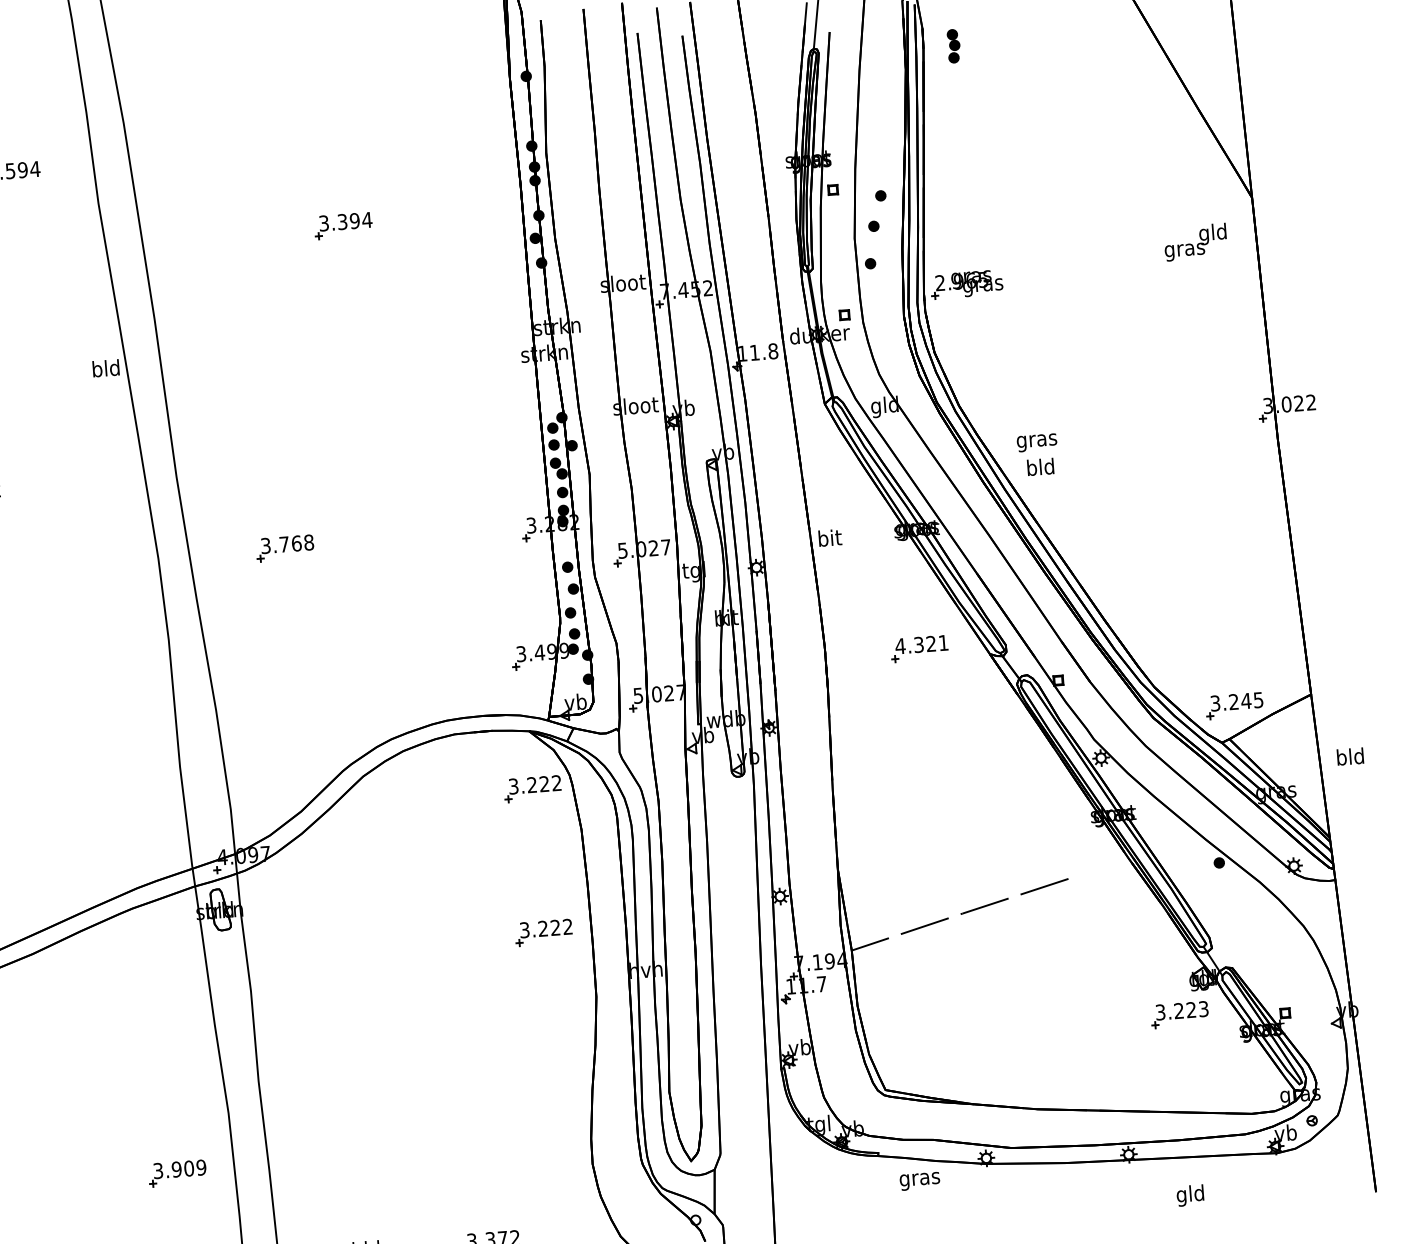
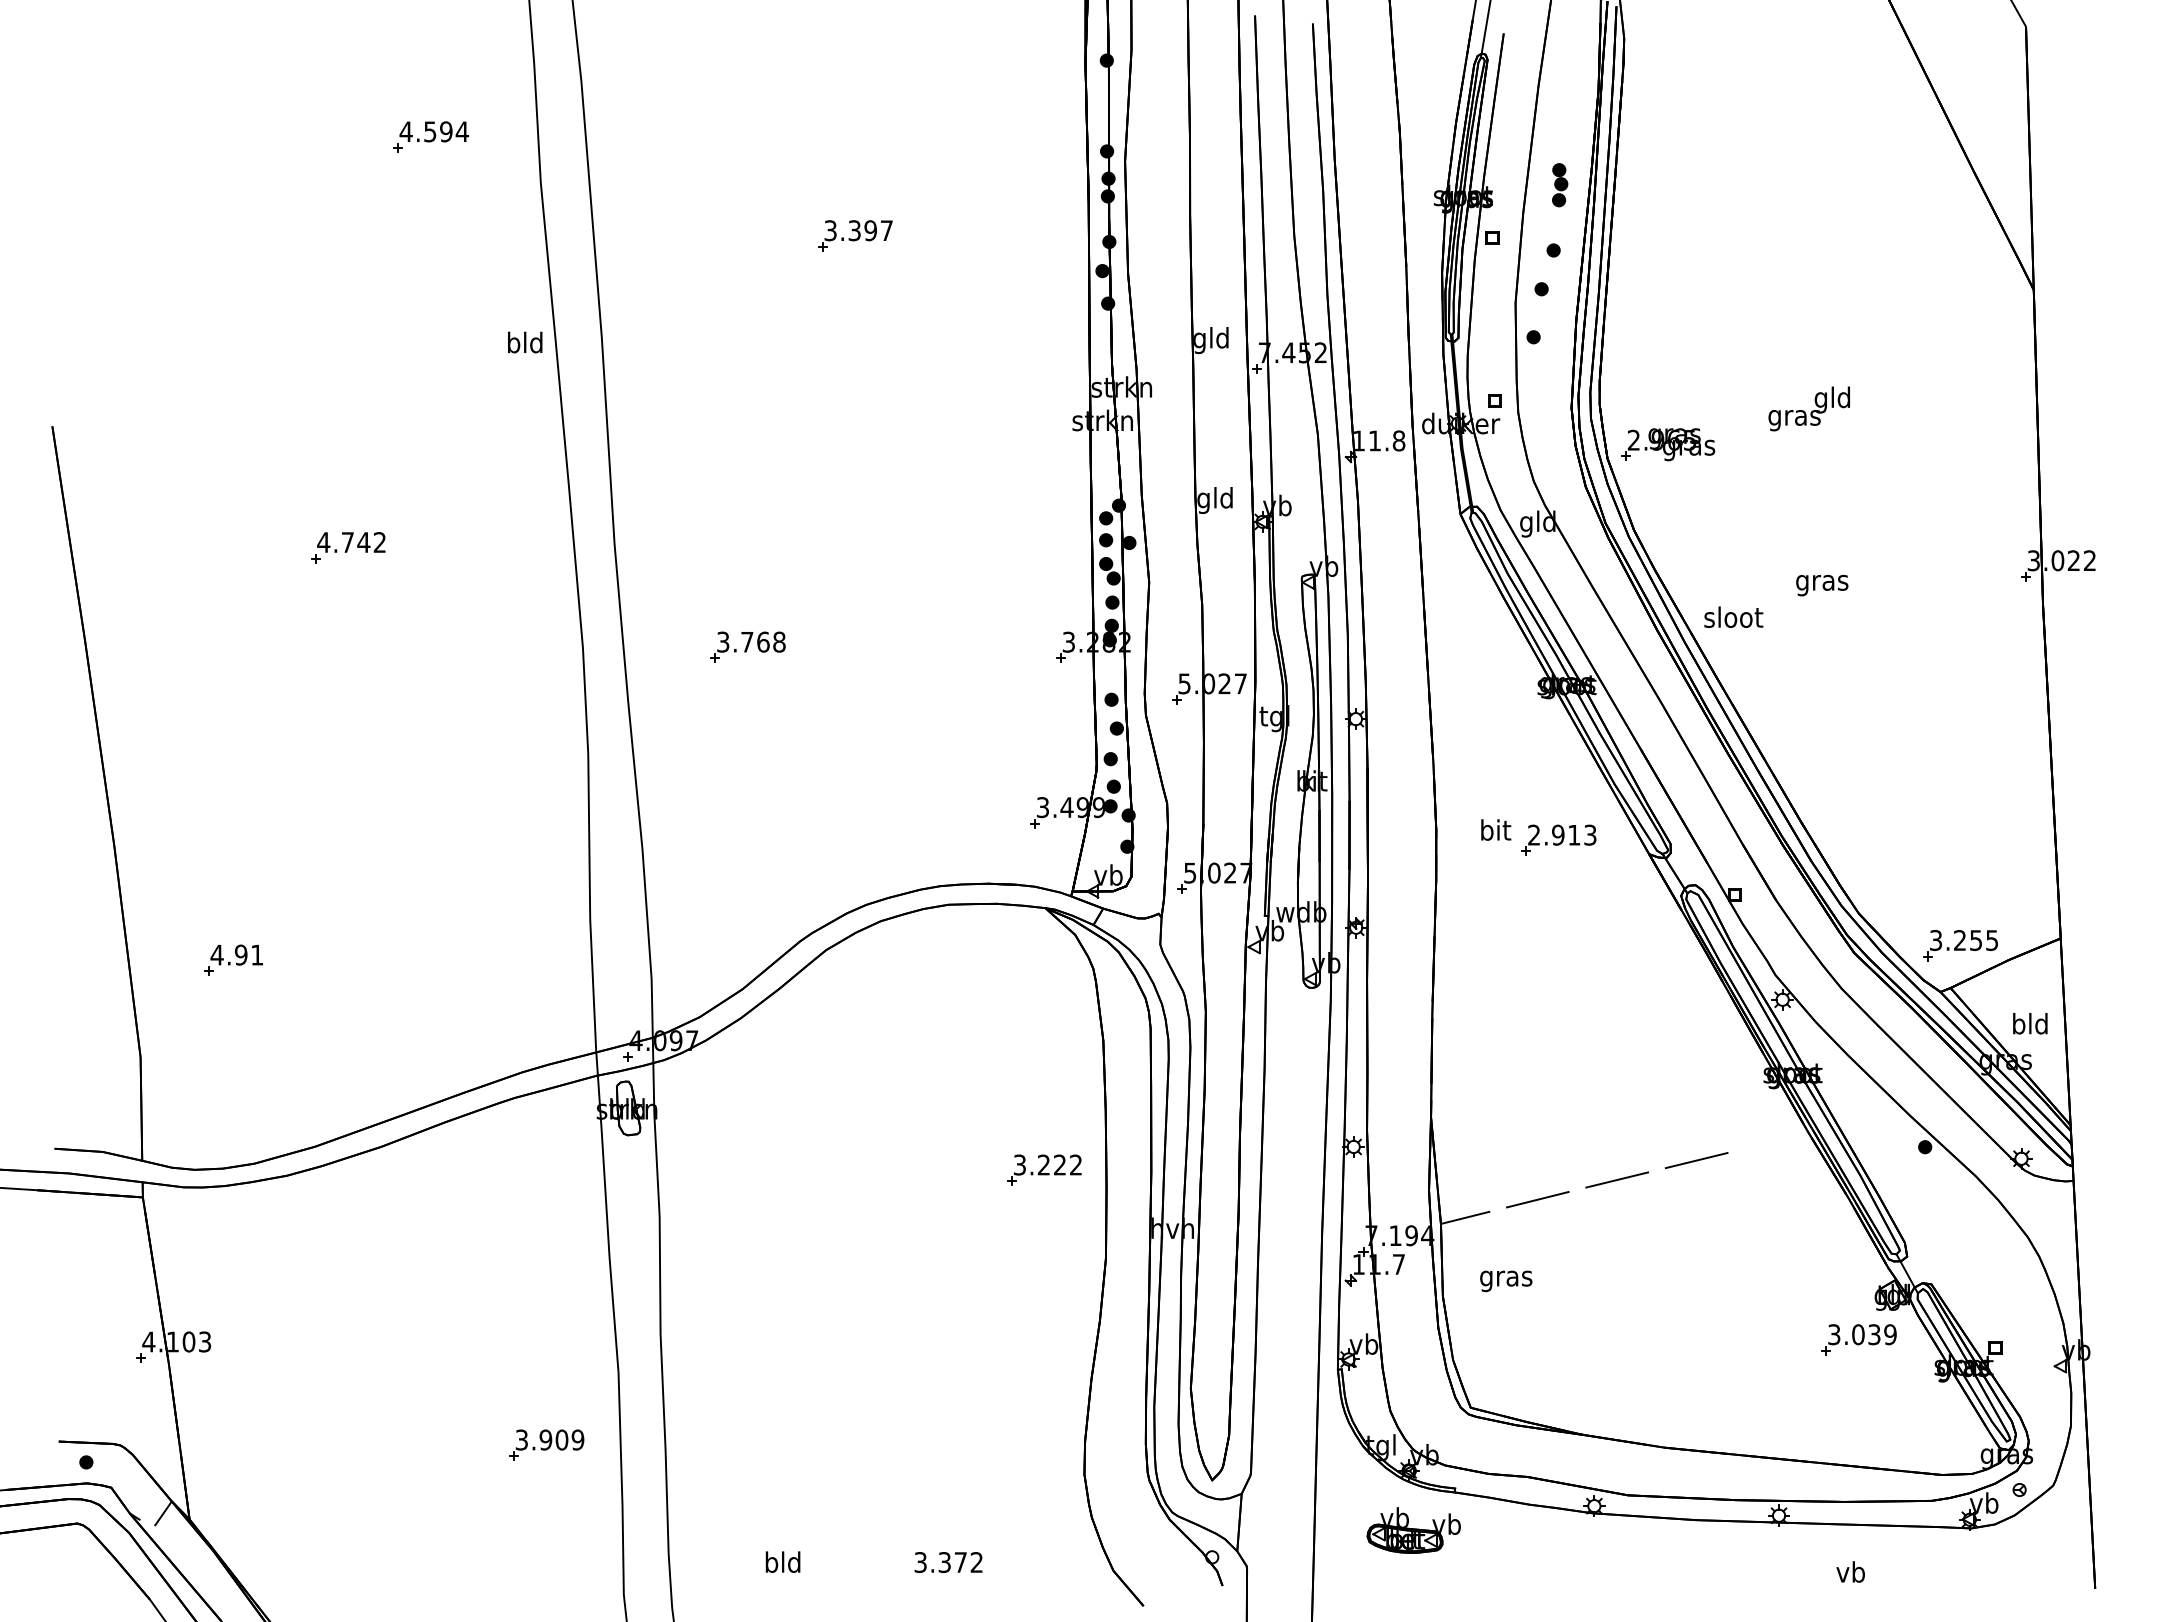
part: (954, 46) -> (1560, 185), moved
text: (366, 219) -> (886, 230), 3.394 -> 3.397
text: (1195, 242) -> (1808, 408), moved
part: (967, 284) -> (1668, 444), moved
text: (623, 285) -> (1211, 340), sloot -> gld
text: (106, 368) -> (525, 342), moved
text: (635, 407) -> (1215, 500), sloot -> gld
text: (1037, 442) -> (1822, 585), moved
text: (1040, 466) -> (1733, 616), bld -> sloot
text: (830, 537) -> (1496, 829), moved
text: (921, 644) -> (1561, 834), 4.321 -> 2.913
text: (1245, 701) -> (1975, 940), 3.245 -> 3.255
text: (1350, 756) -> (2030, 1023), moved
part: (532, 788) -> (1044, 982), removed
text: (1191, 1009) -> (1874, 1334), 3.223 -> 3.039
text: (920, 1181) -> (1506, 1281), moved
part: (848, 1187) -> (1413, 1530), added
text: (1190, 1195) -> (1854, 1574), gld -> vb

